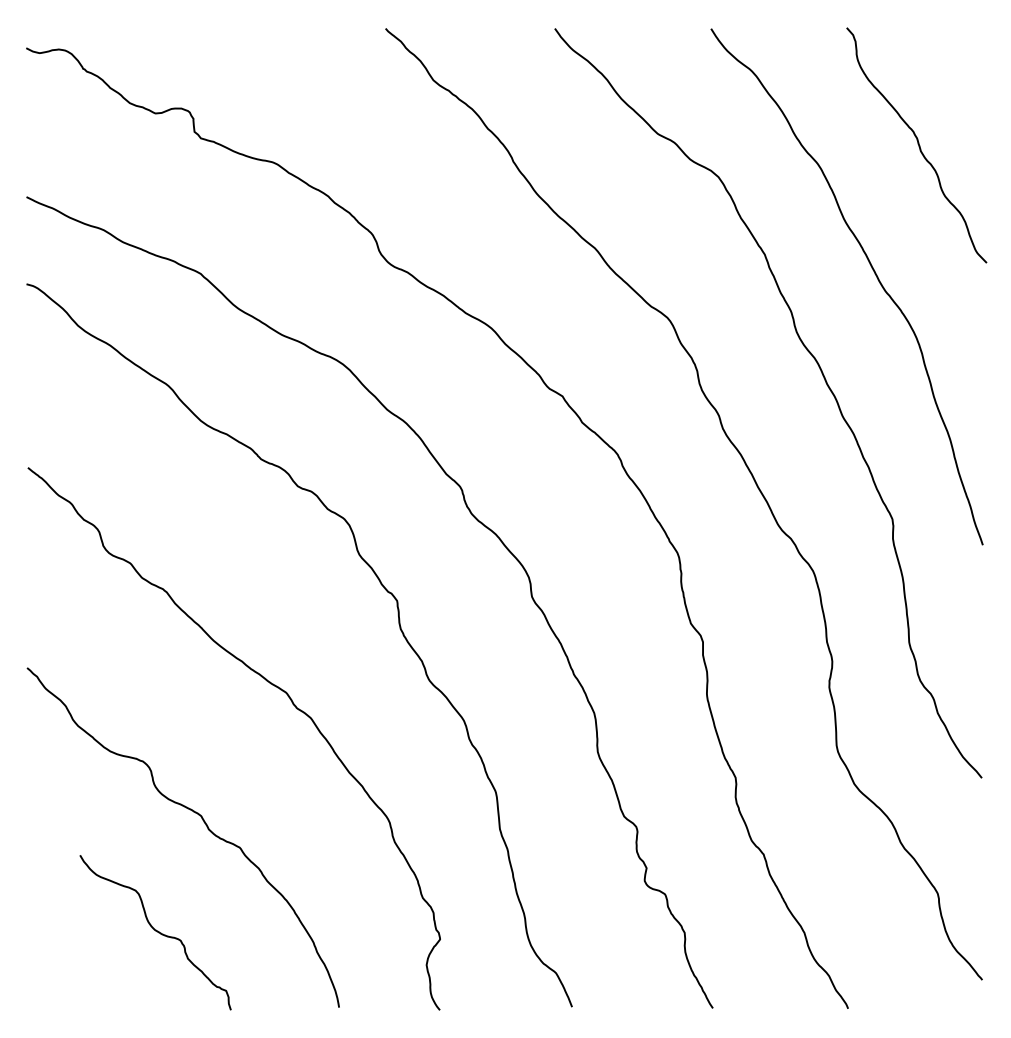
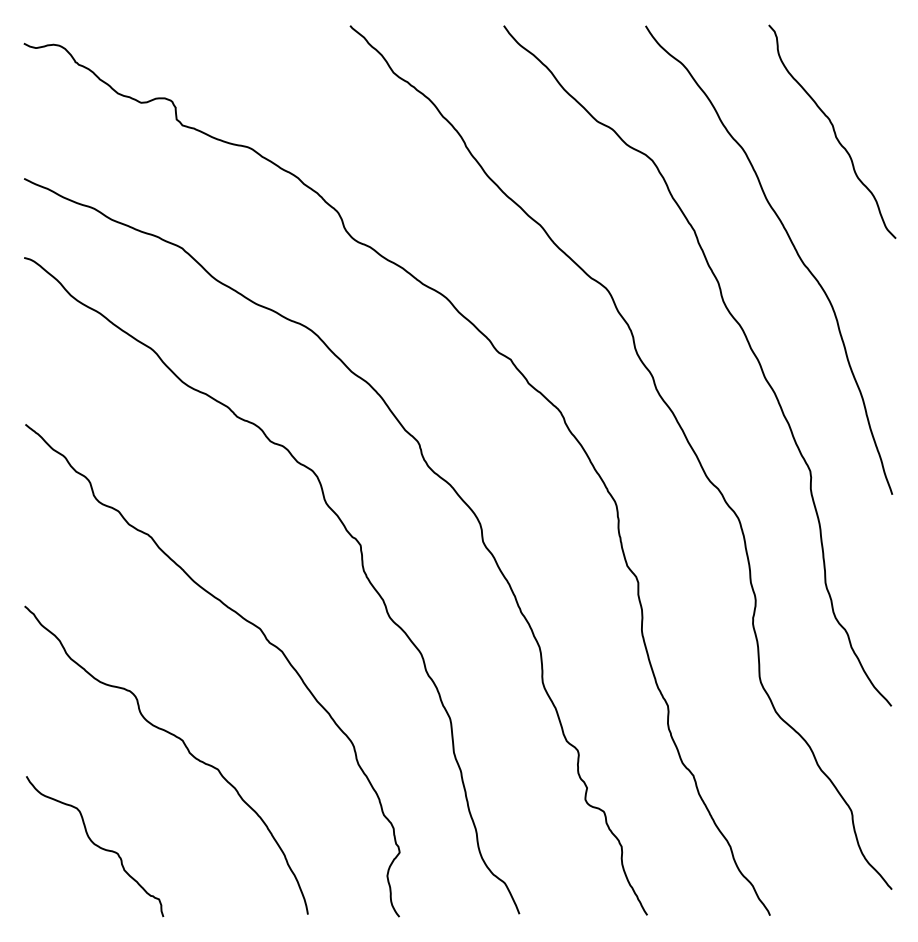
curve: (155, 931) -> (94, 845), moved

